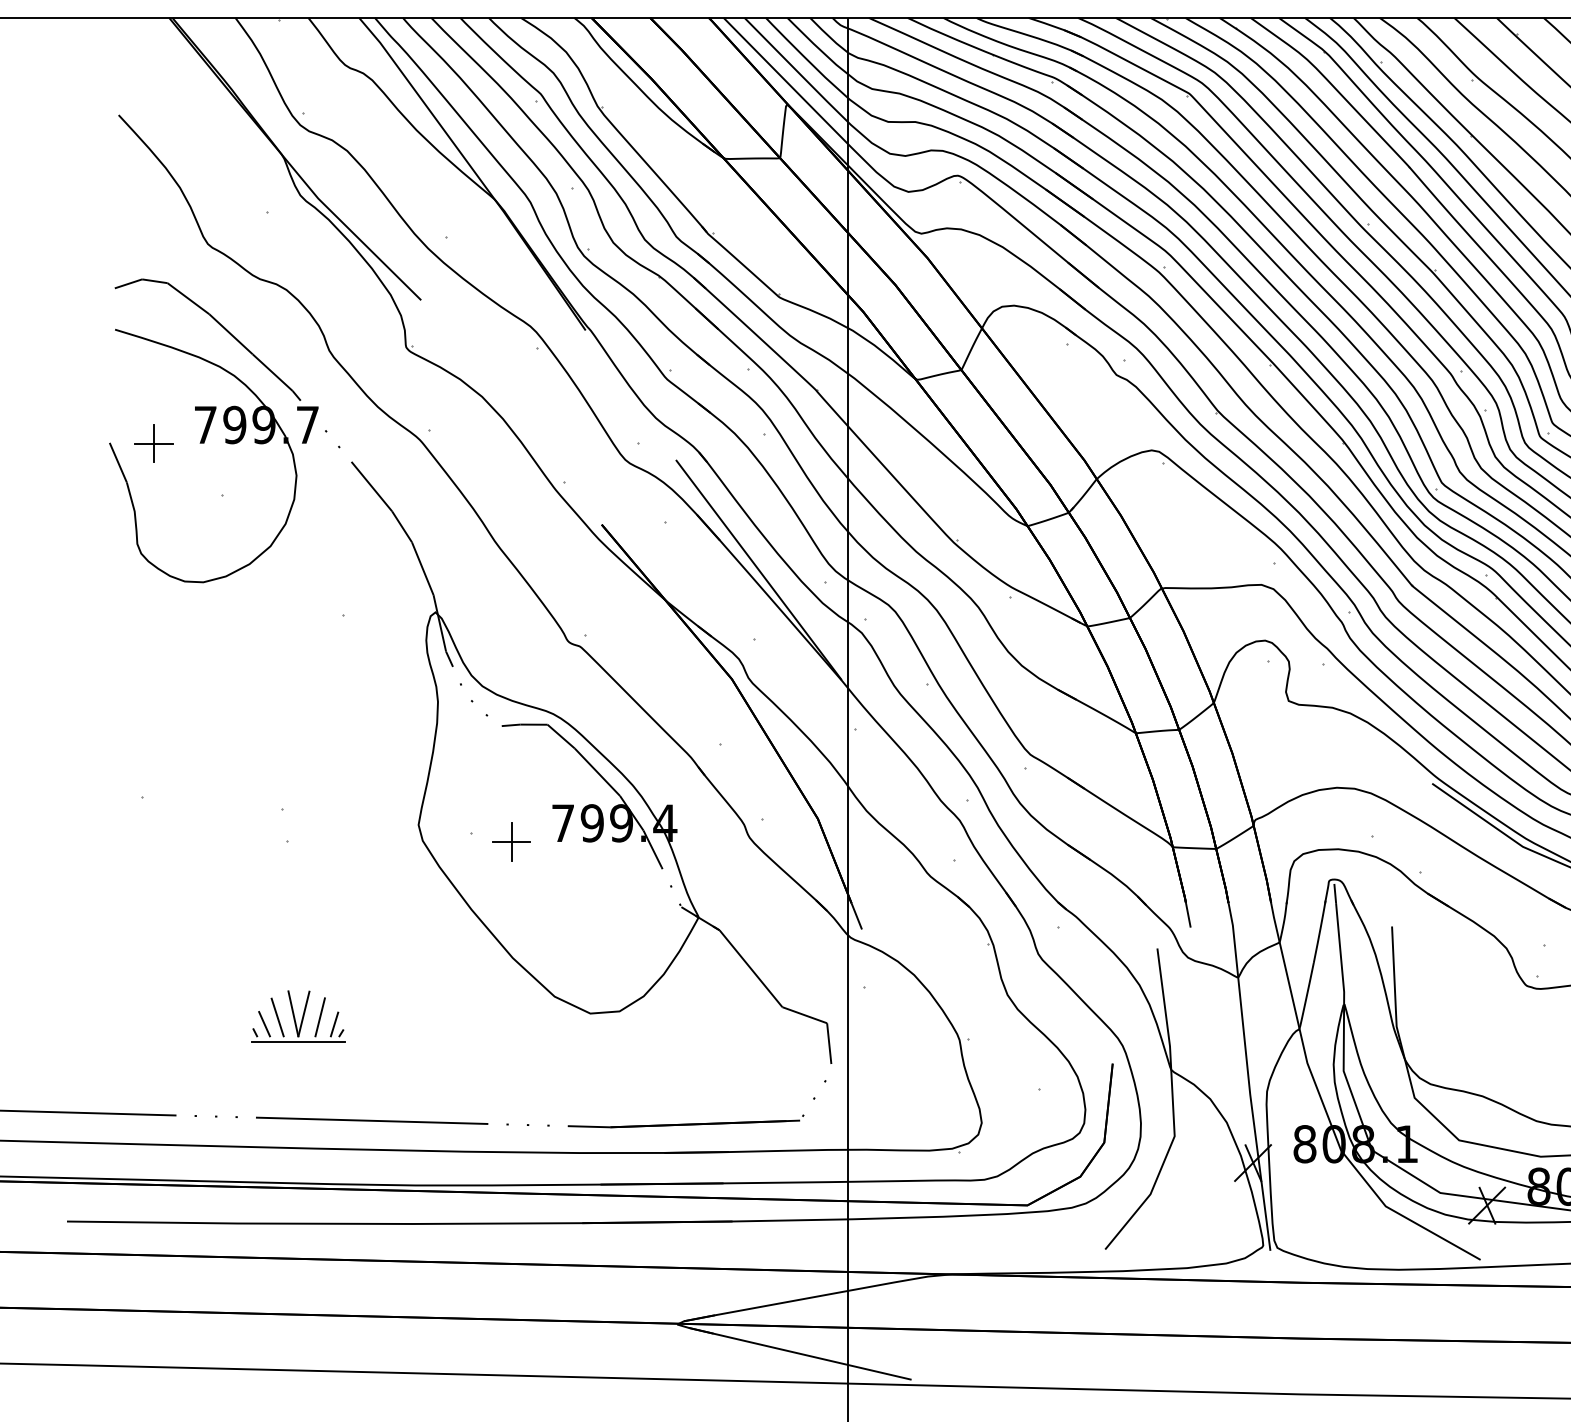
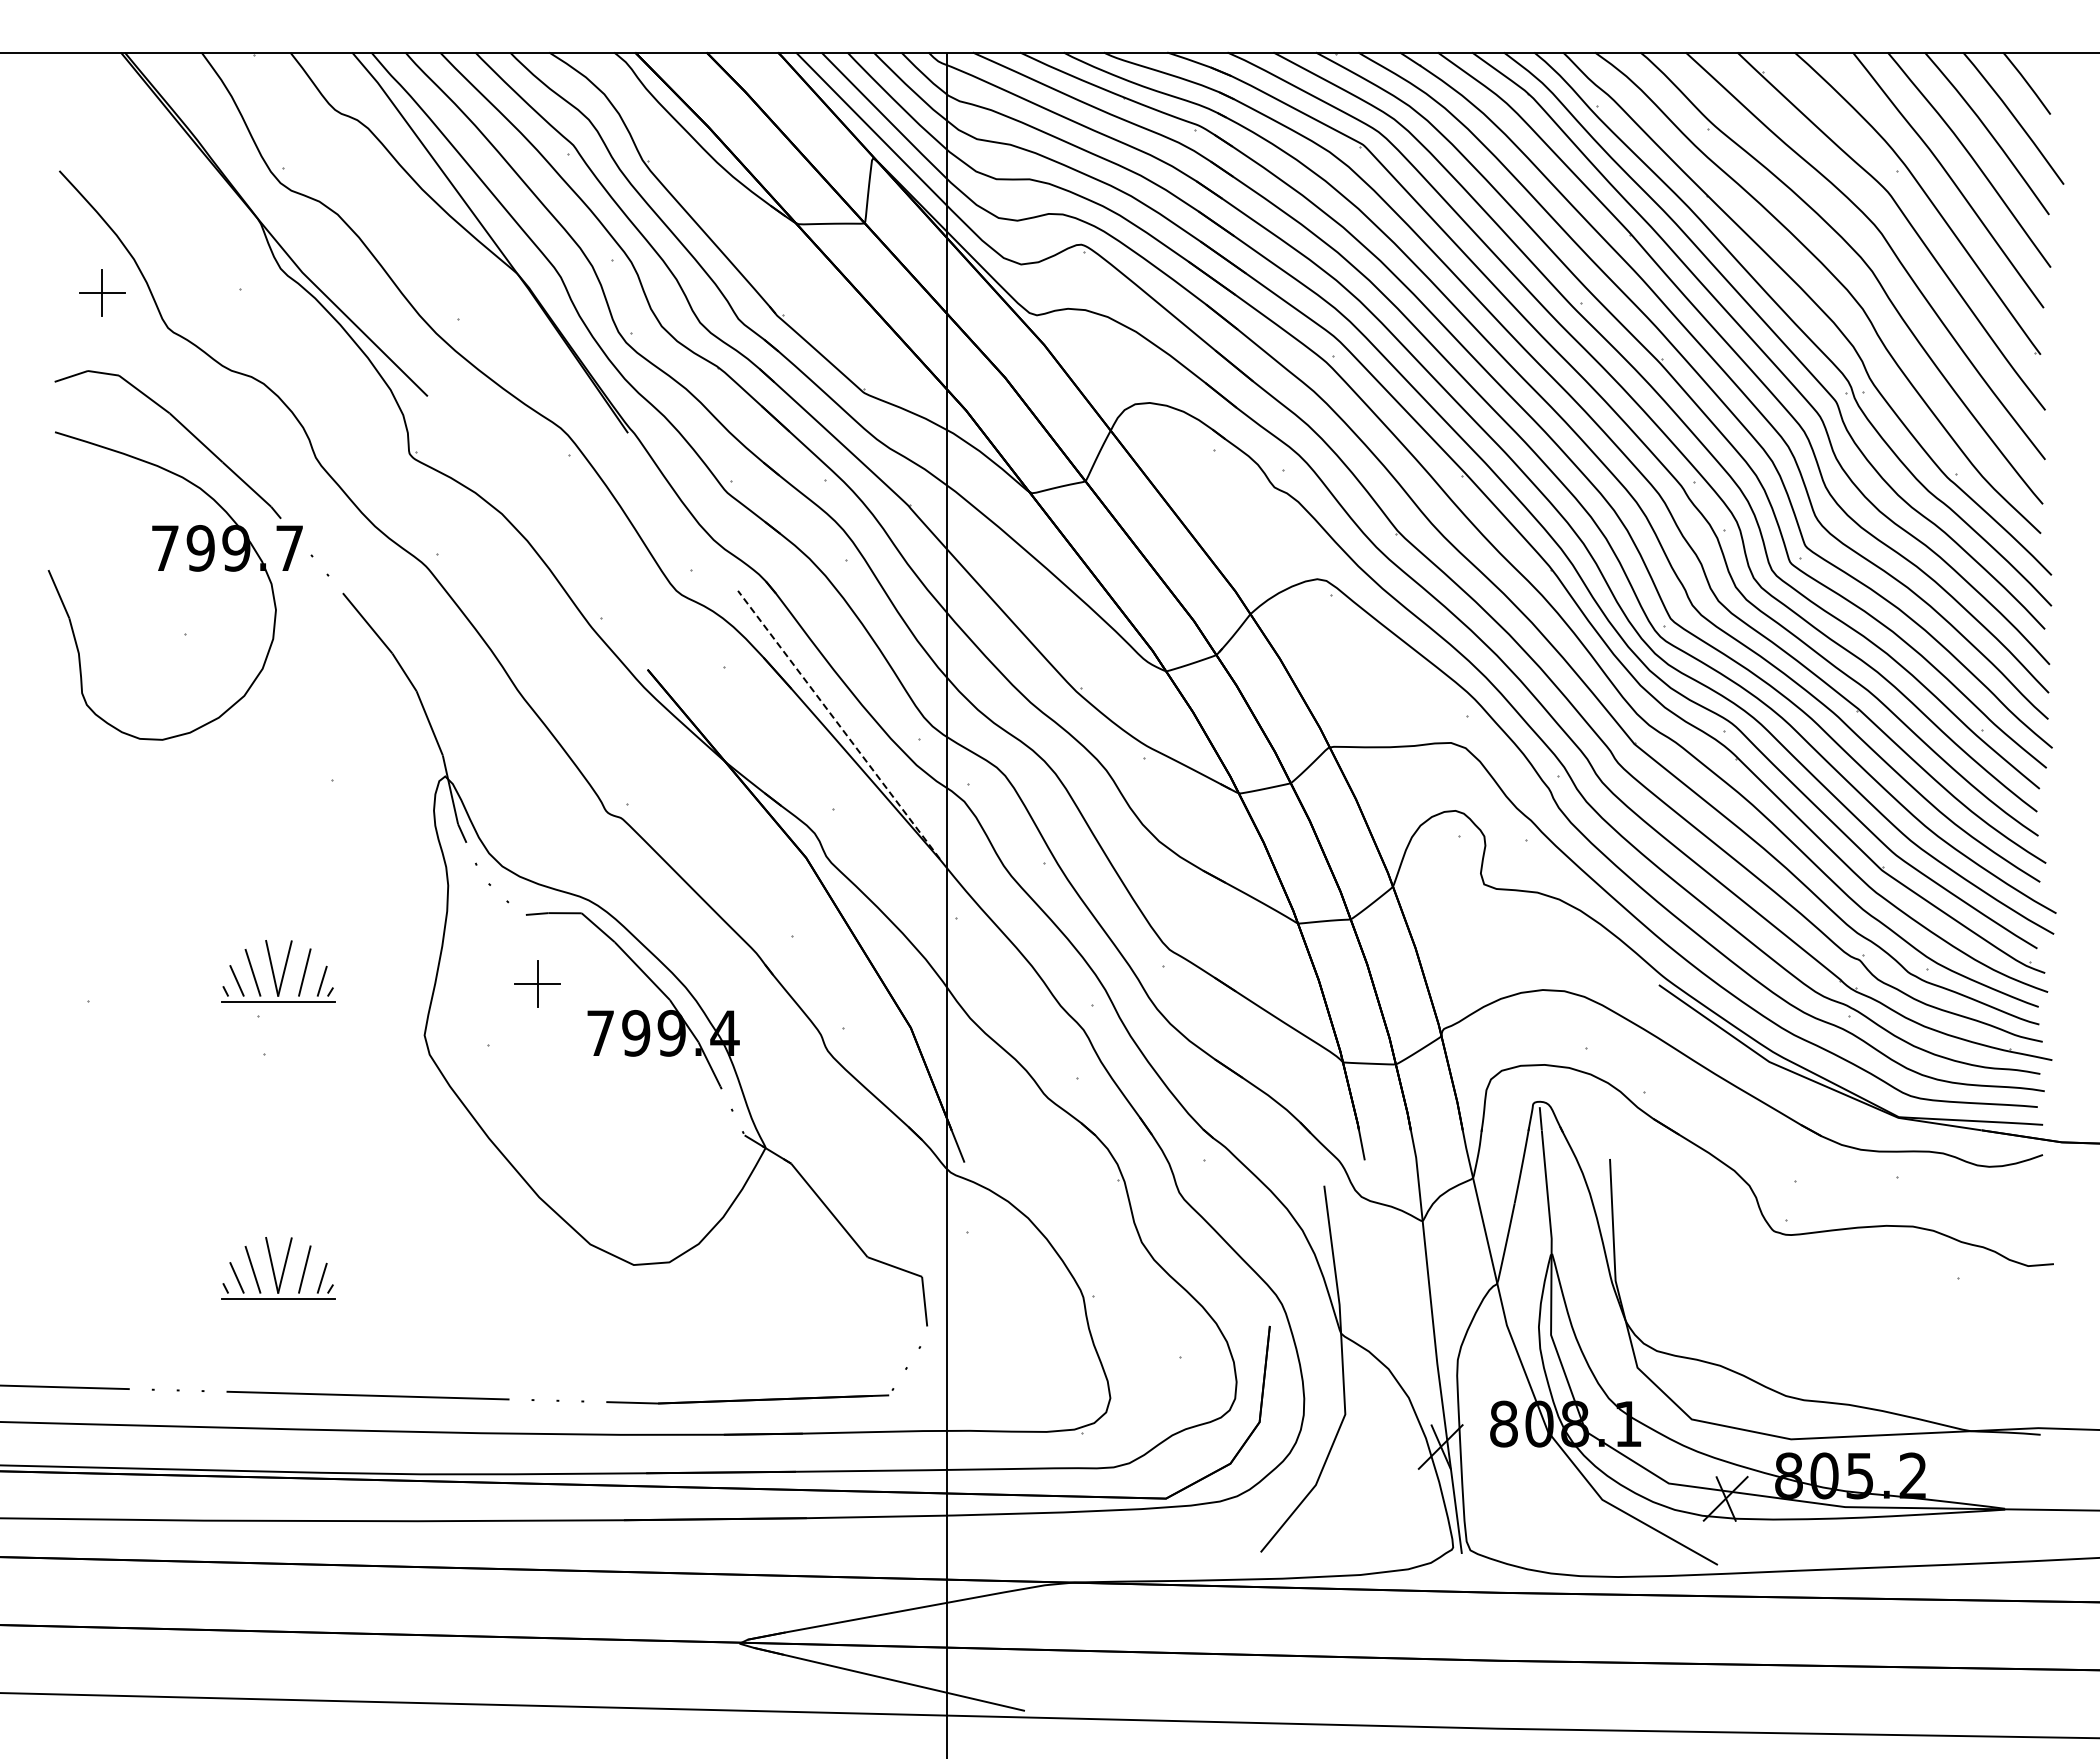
part: (154, 443) -> (102, 292), moved
line: (758, 569) -> (838, 724), solid -> dashed
part: (298, 772) -> (278, 971), added
part: (511, 841) -> (537, 983), moved

